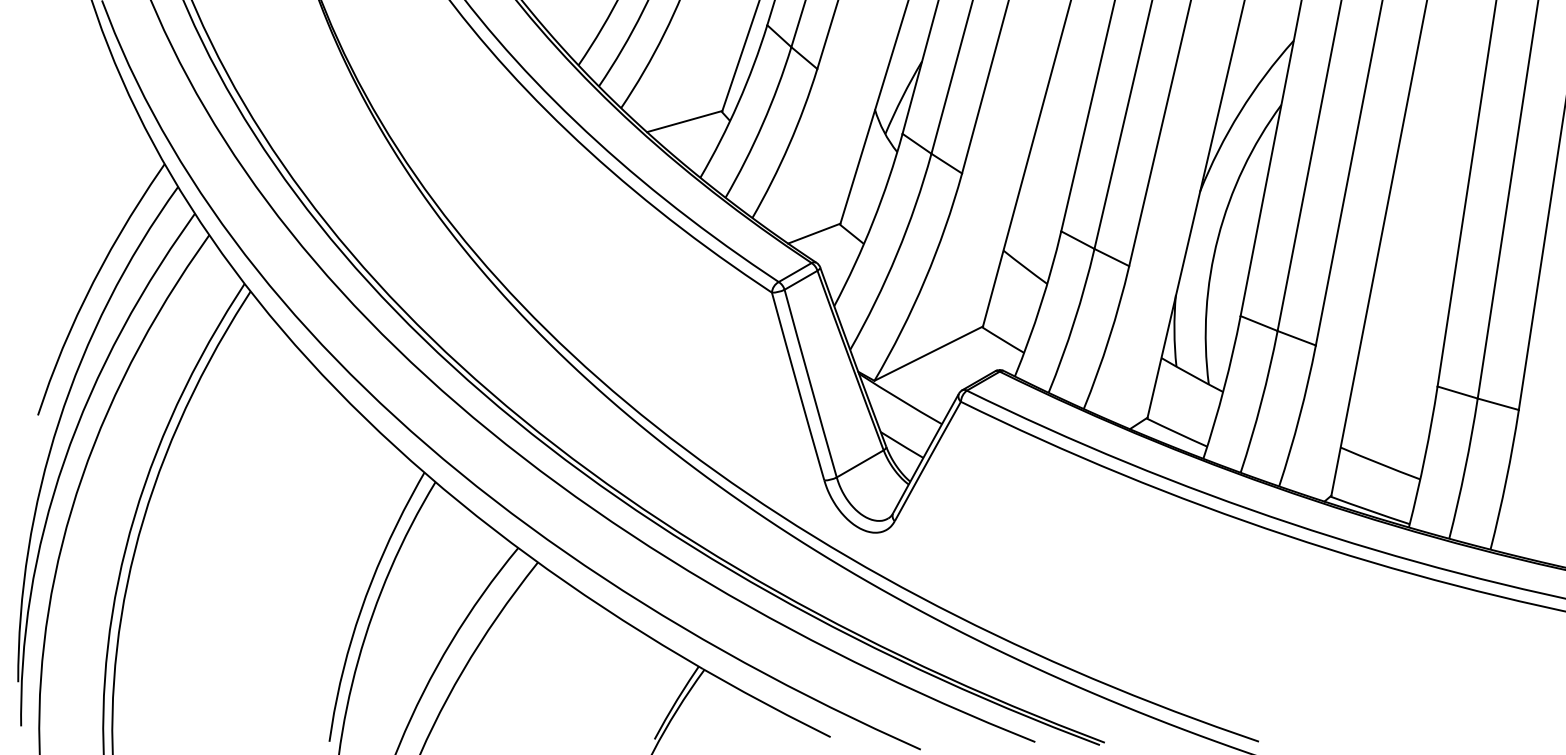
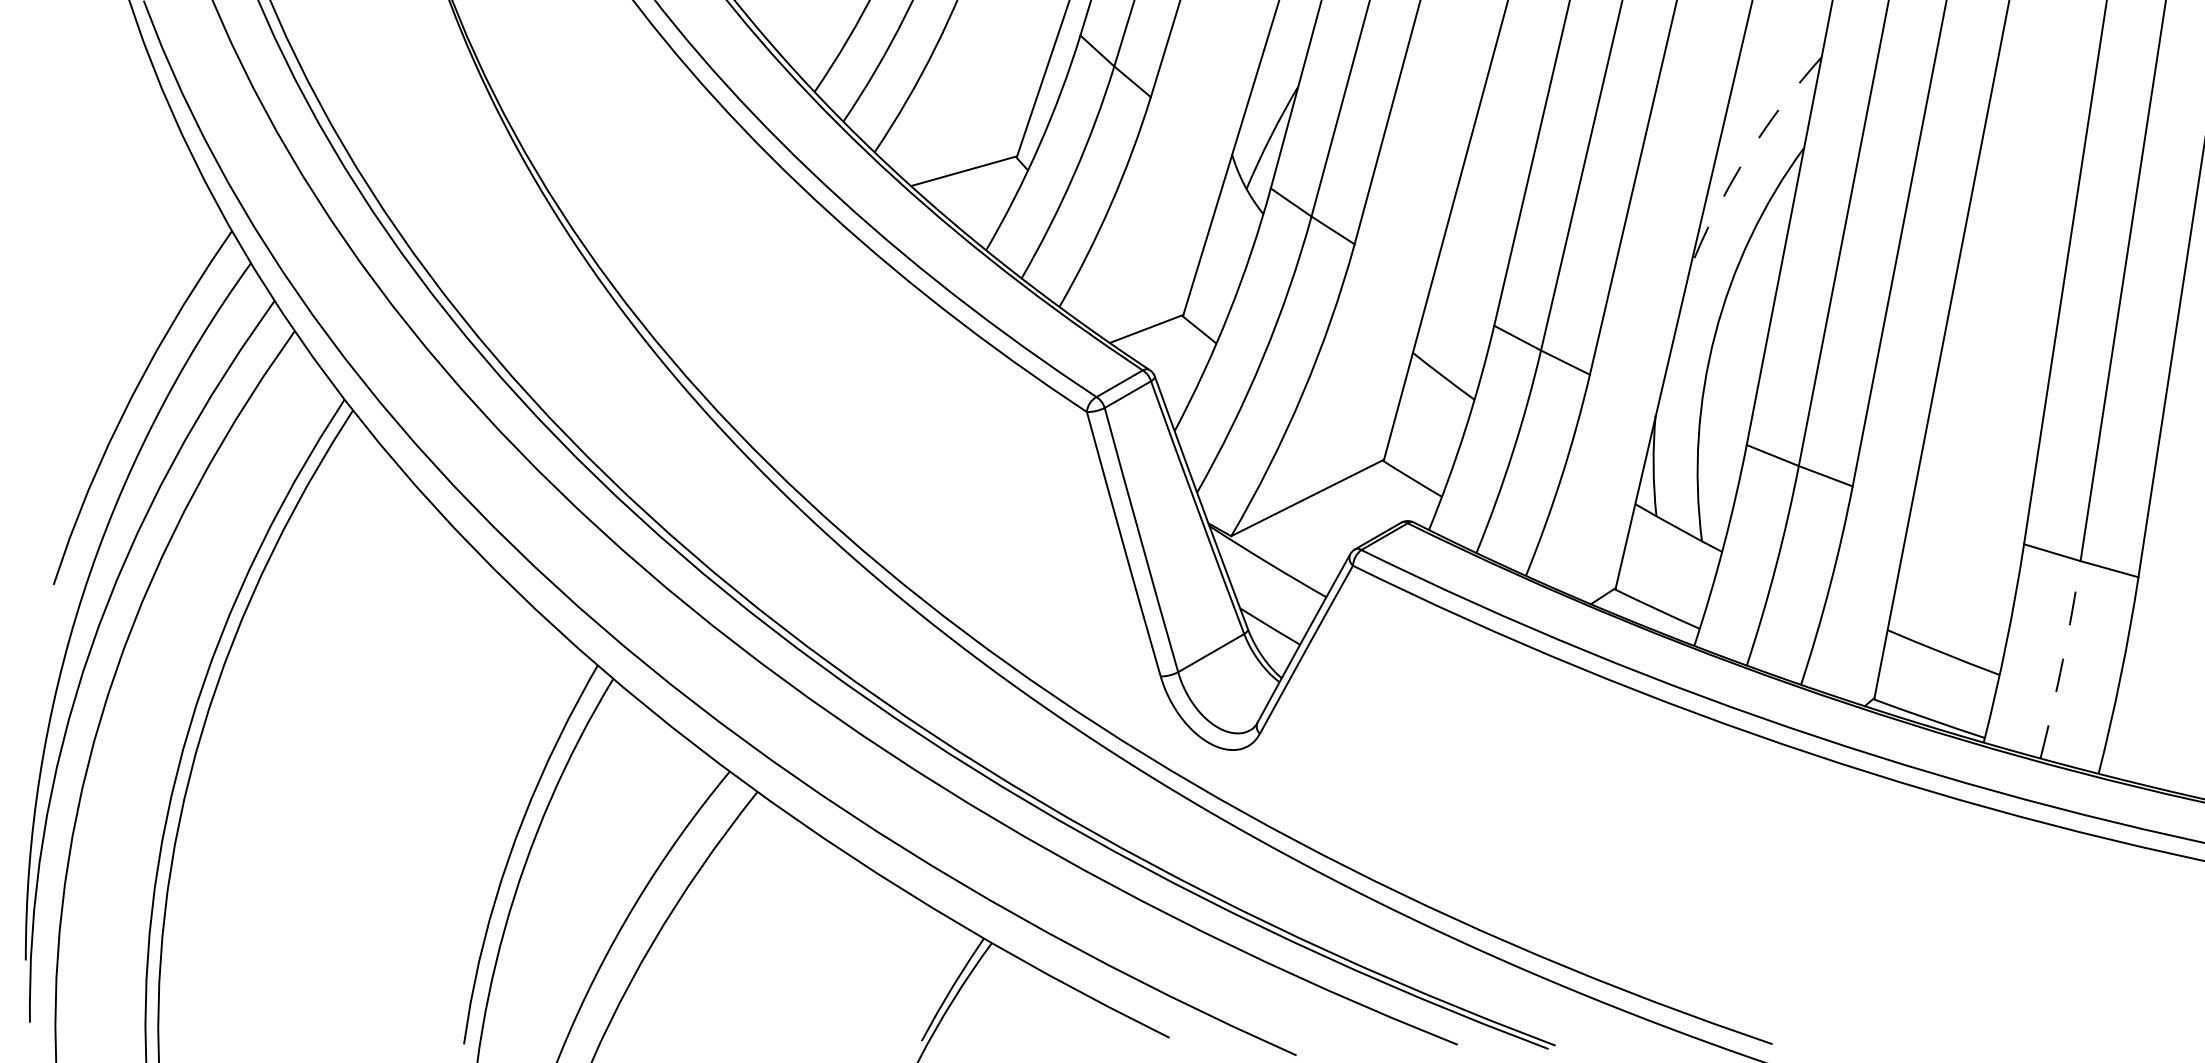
arc: (1240, 111) -> (1746, 157), solid -> dashed
arc: (1464, 469) -> (2062, 660), solid -> dashed

